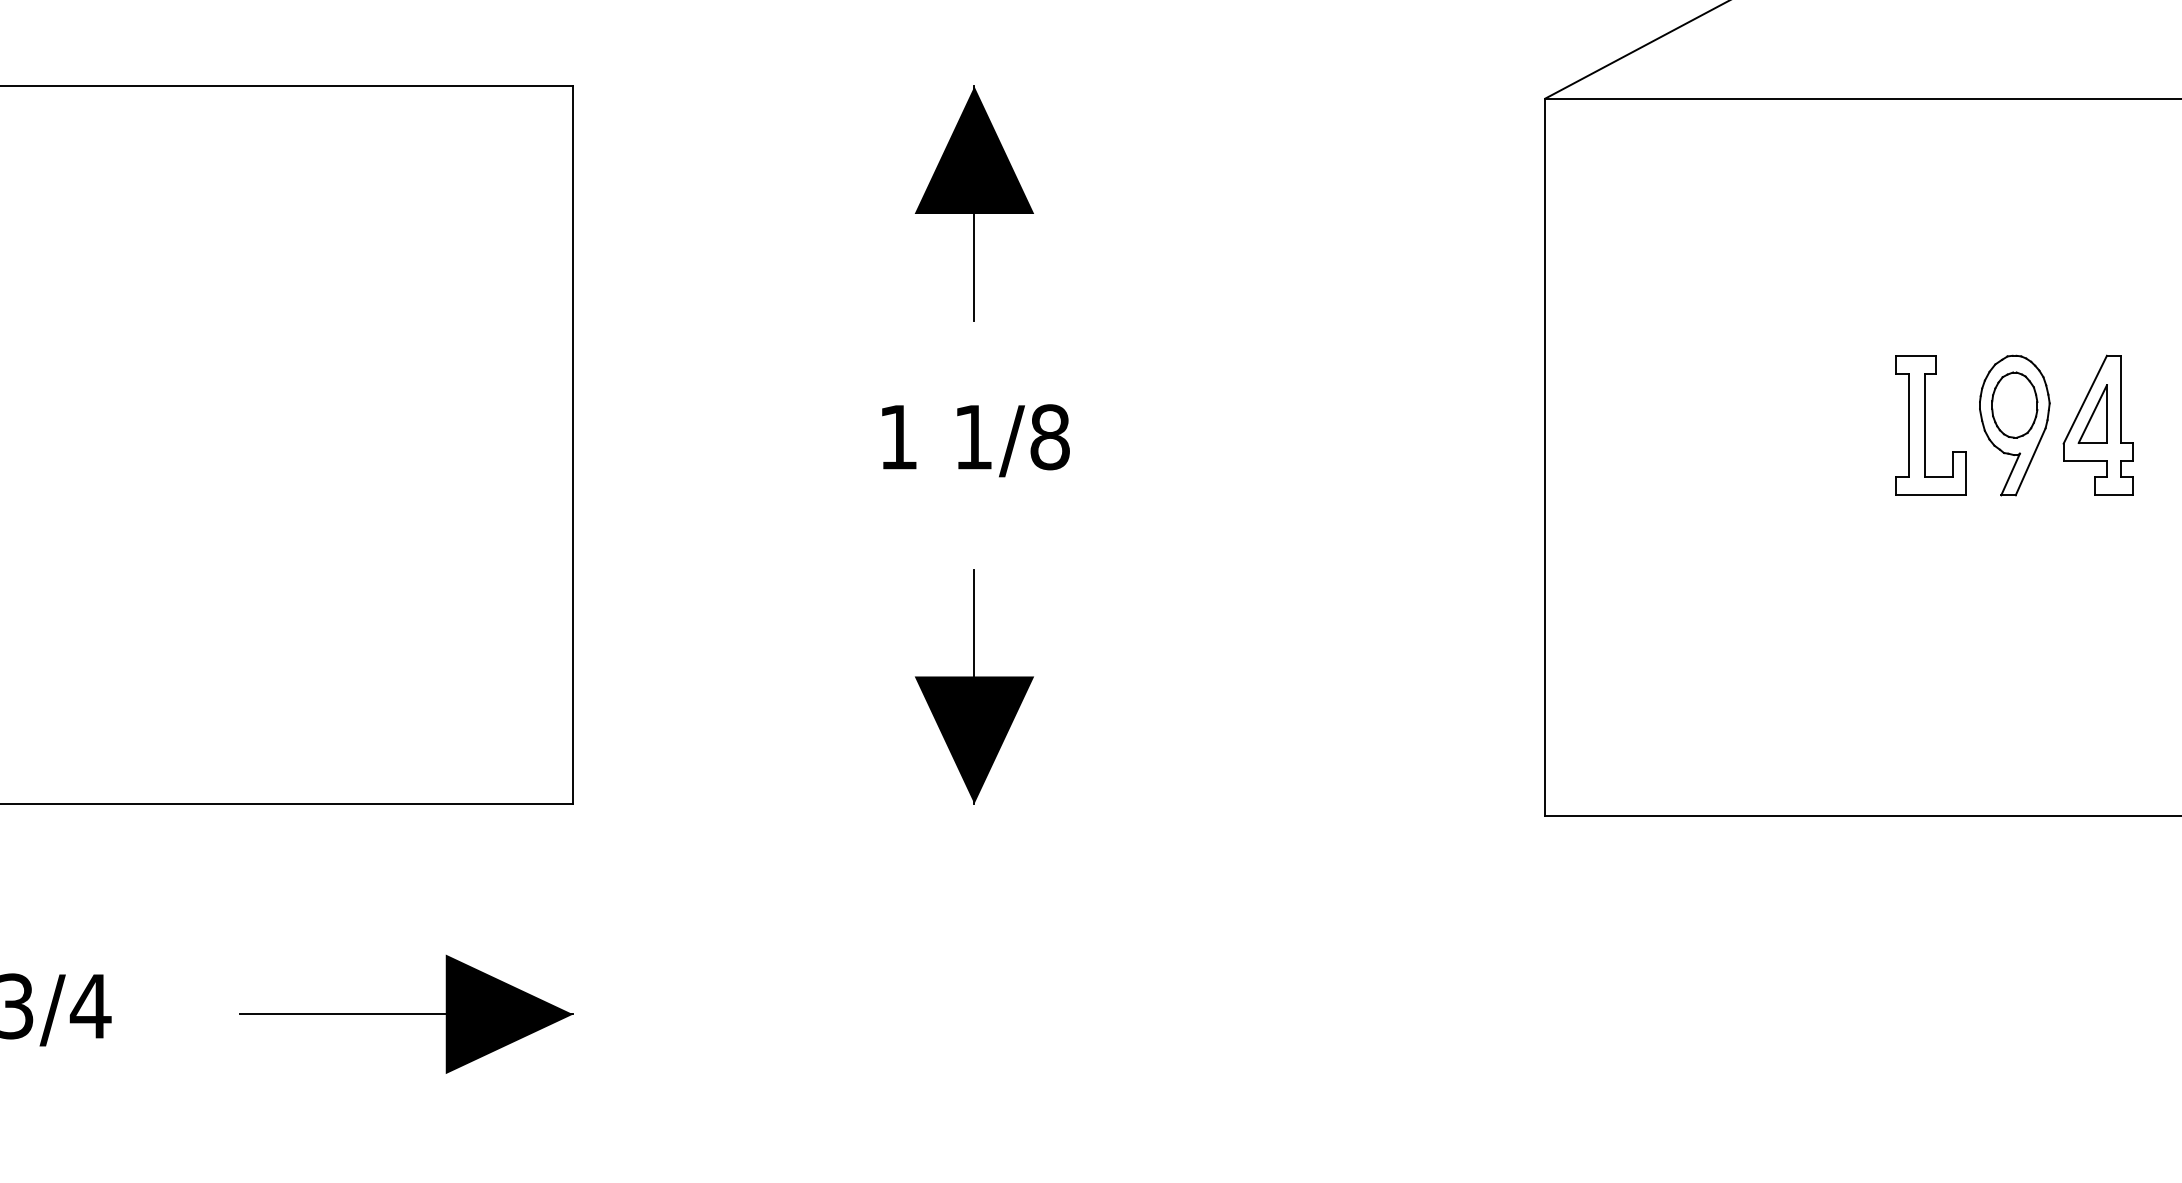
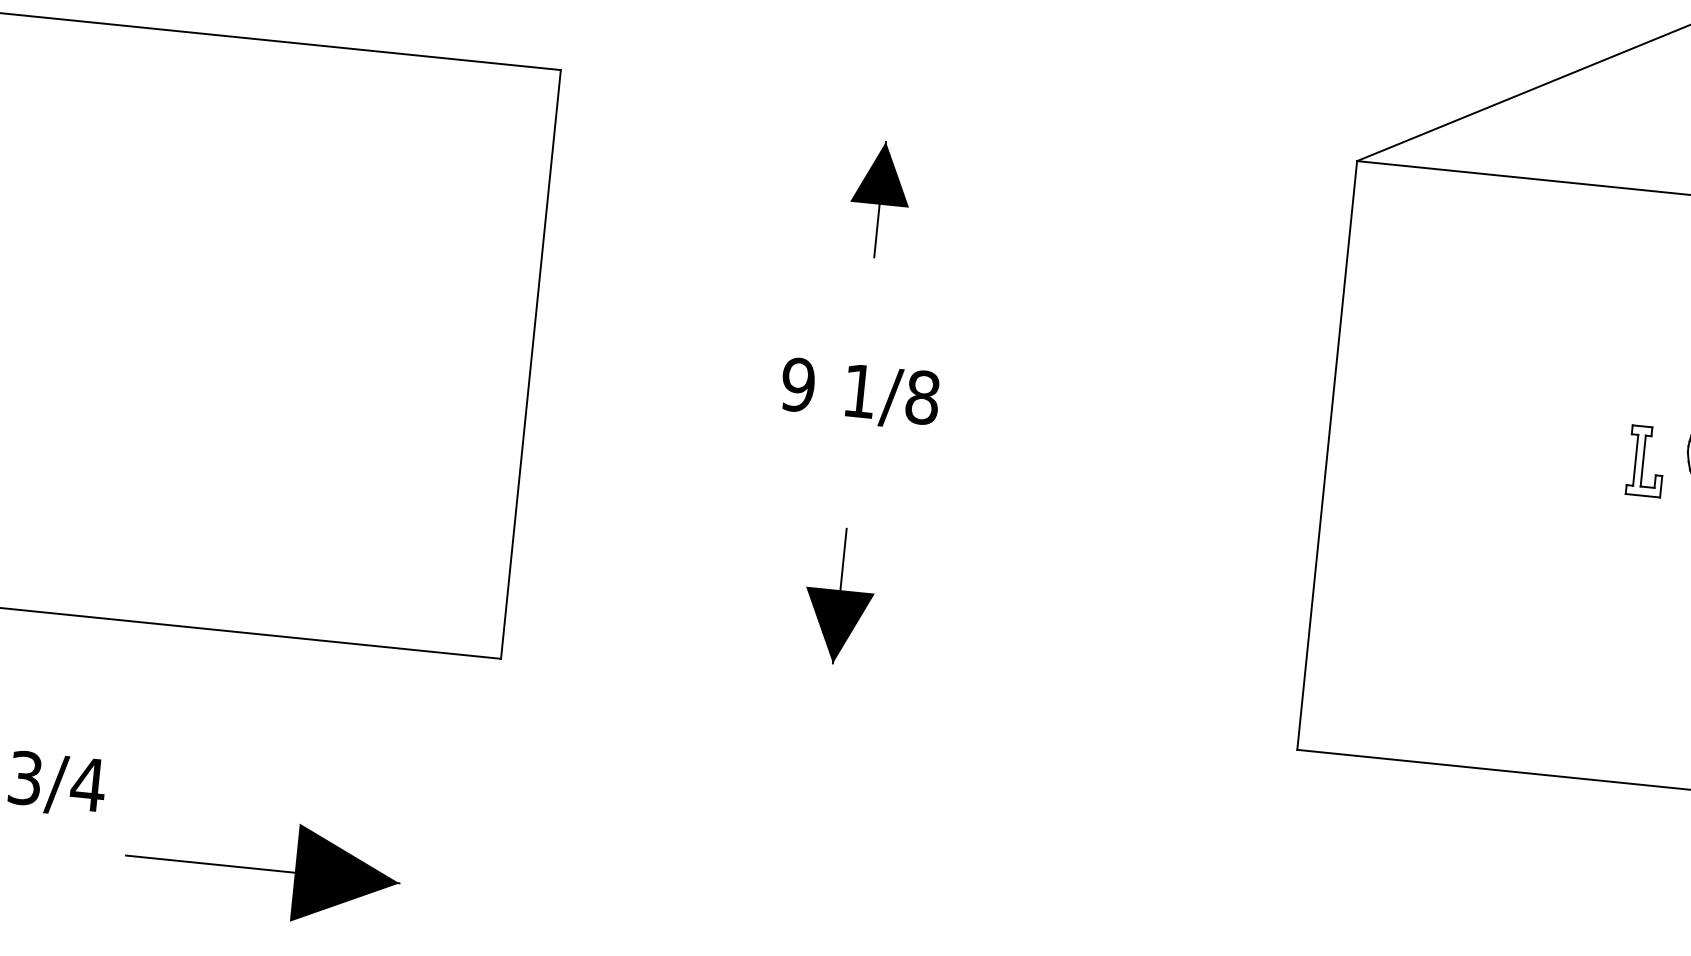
part: (974, 203) -> (880, 199), size x0.6
part: (1930, 425) -> (1645, 461), size x0.6
text: (898, 437) -> (798, 385), 1 -> 9
part: (974, 686) -> (839, 595), size x0.7
part: (406, 1013) -> (262, 868), moved

